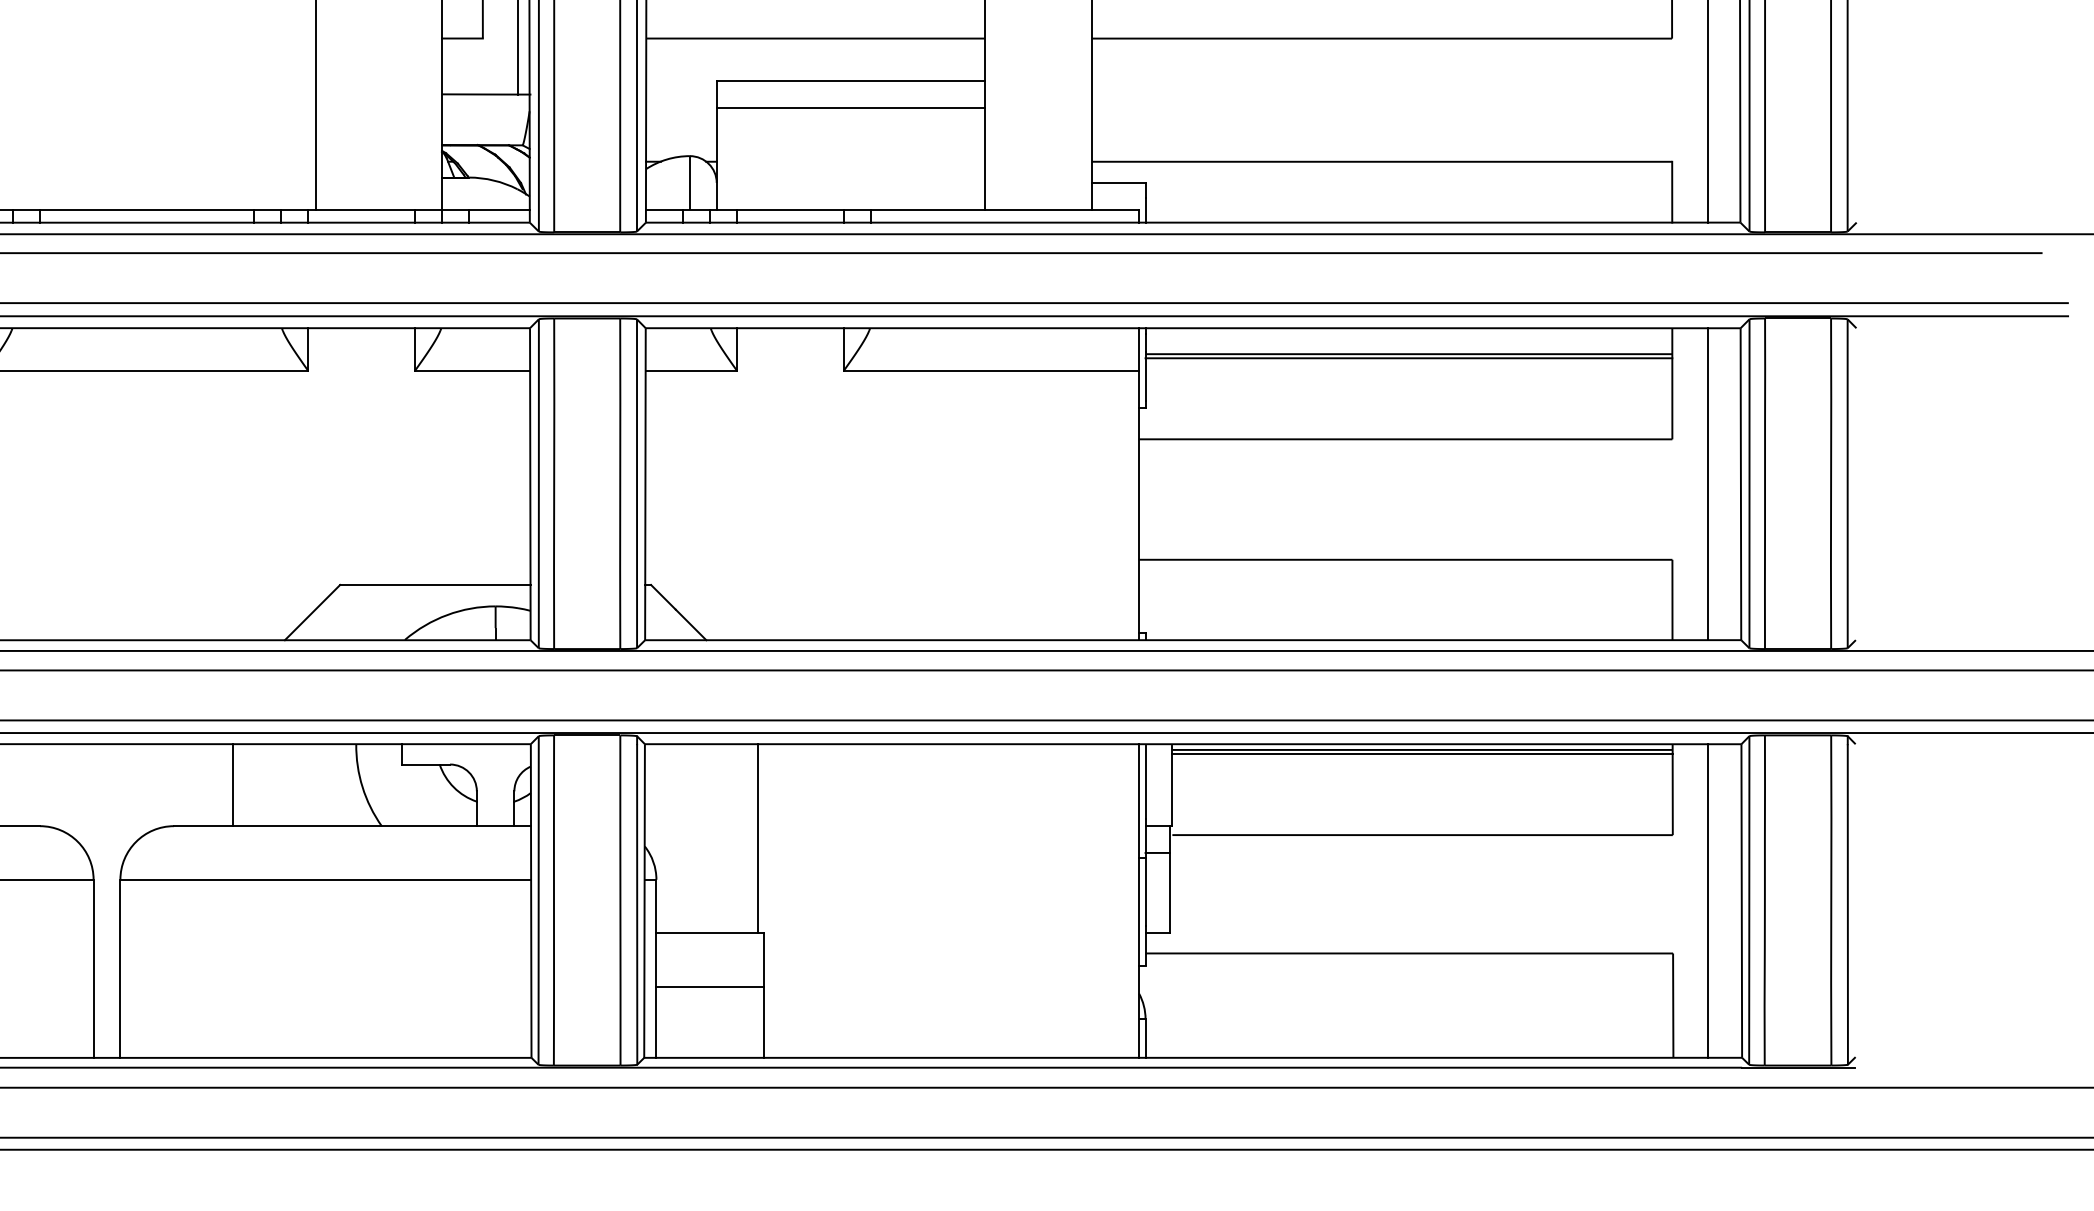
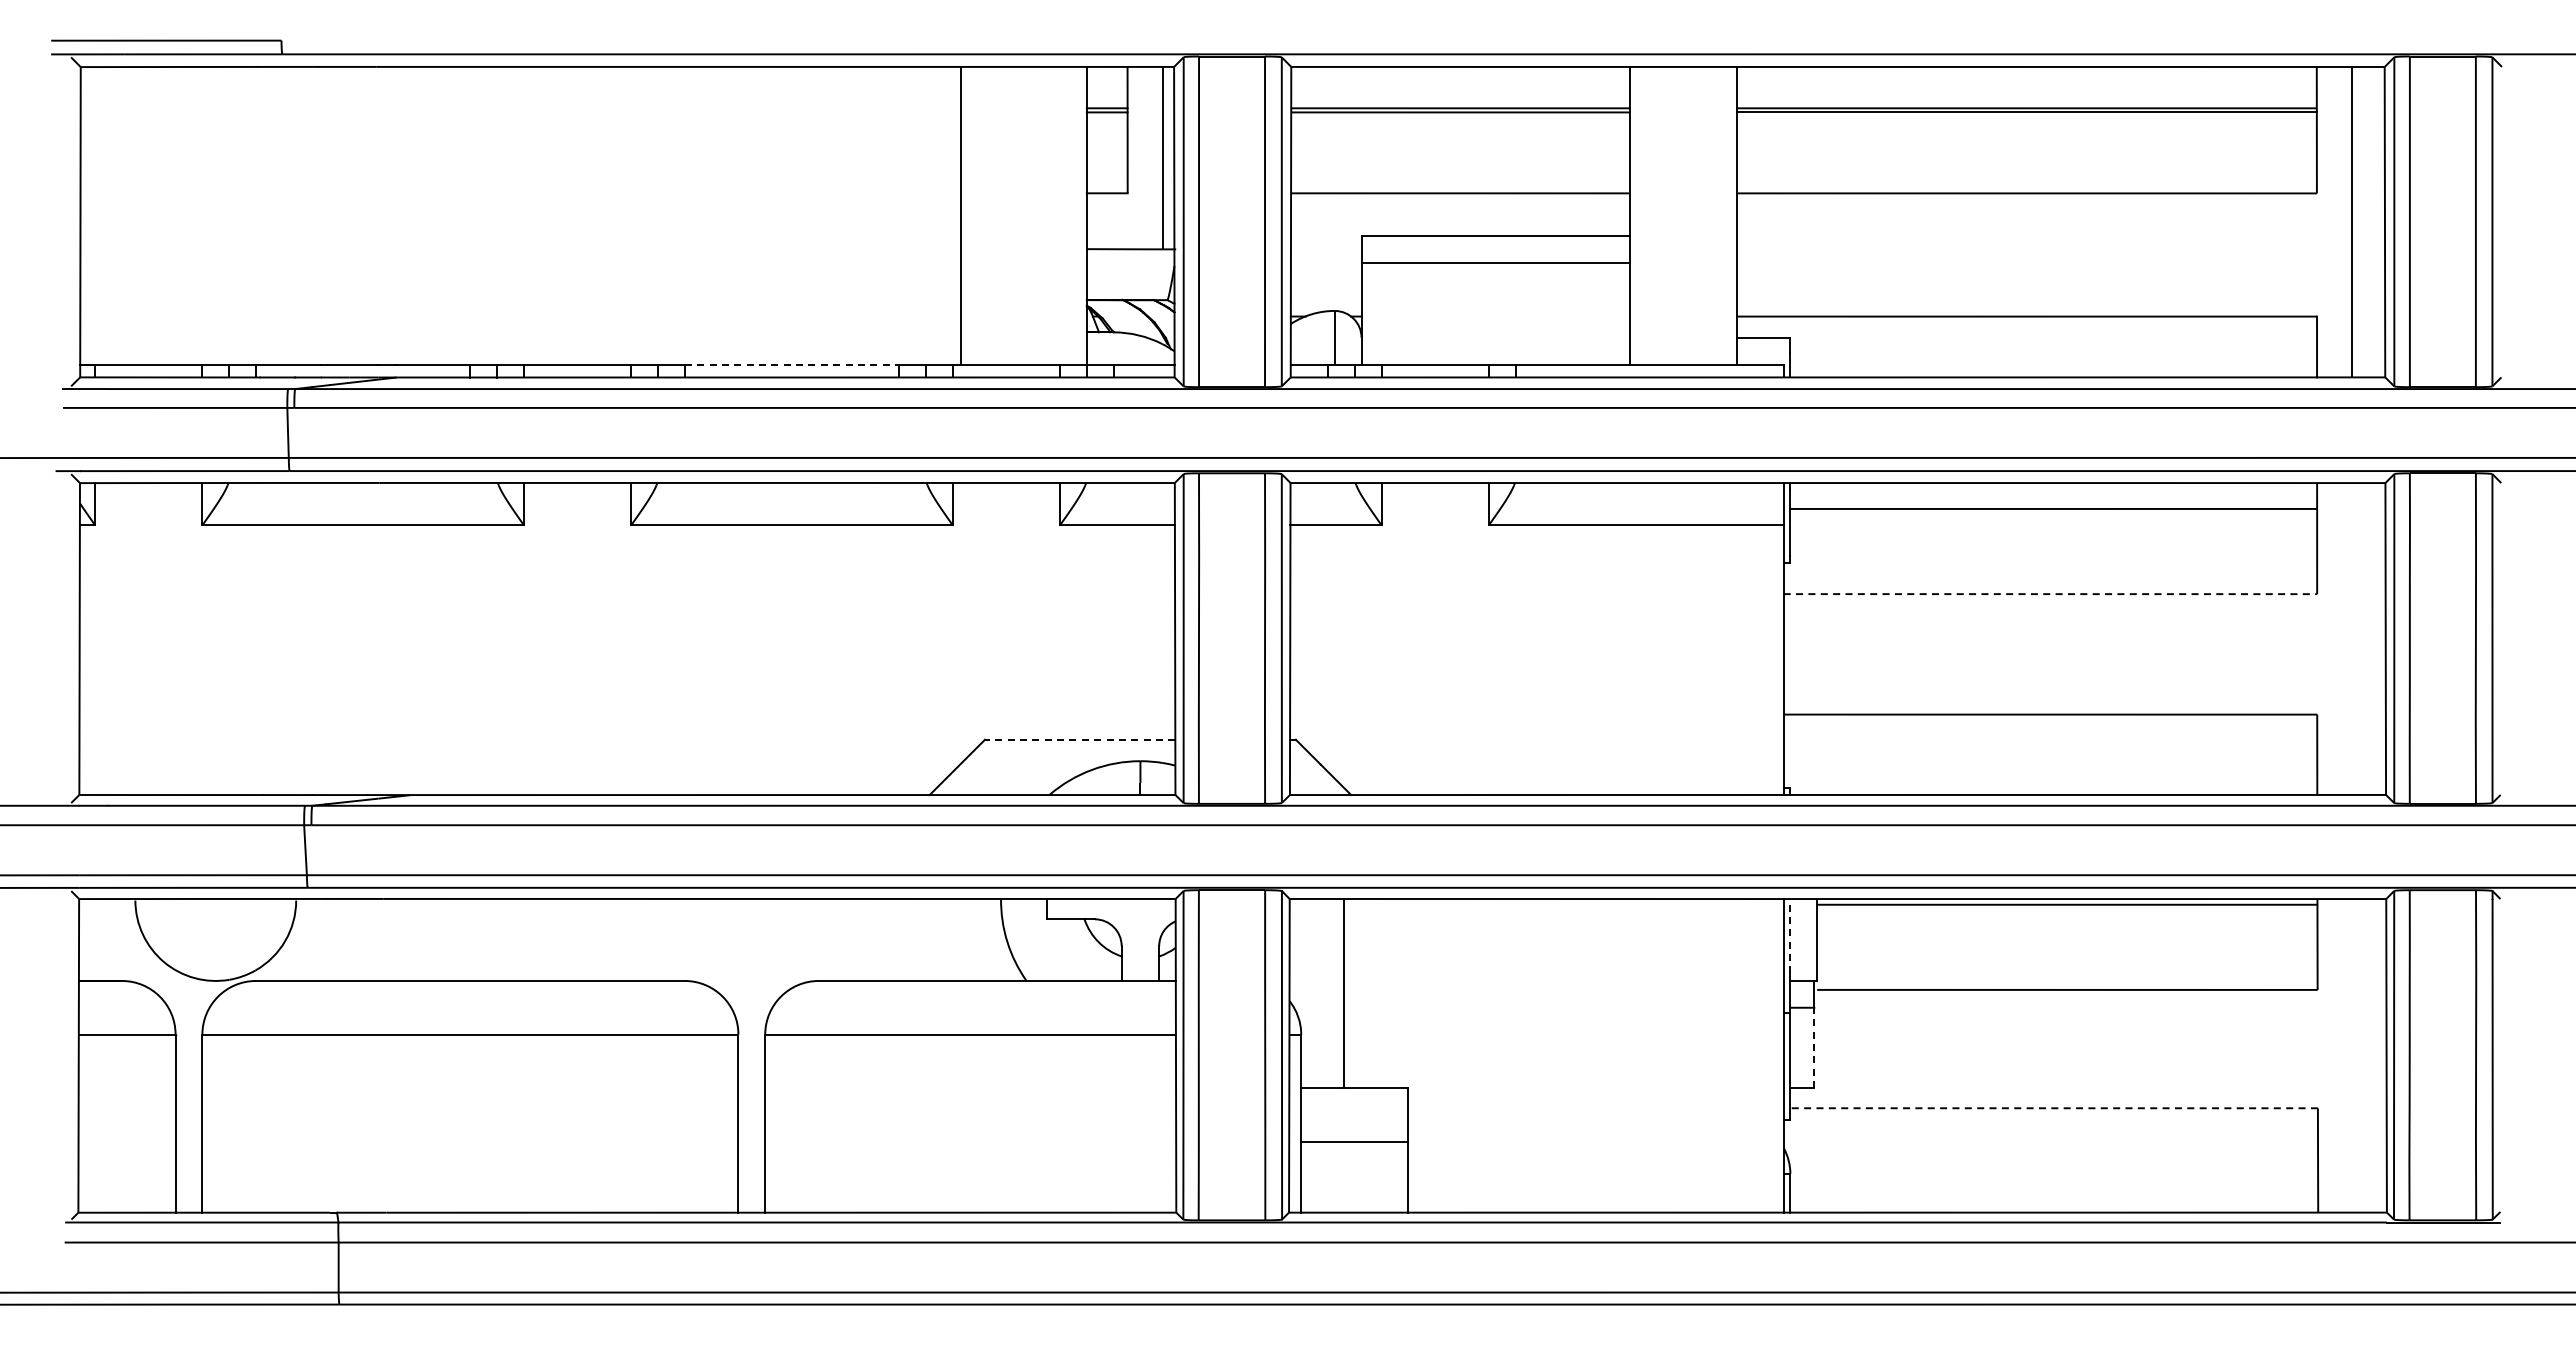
line: (147, 209) -> (792, 364), solid -> dashed
line: (1408, 358) -> (2053, 513), removed
line: (1405, 439) -> (2050, 594), solid -> dashed
line: (1707, 483) -> (2352, 638), removed
line: (434, 584) -> (1079, 739), solid -> dashed
line: (1422, 753) -> (2067, 908), removed
line: (1145, 781) -> (1790, 936), solid -> dashed
line: (232, 784) -> (877, 939), removed
line: (758, 838) -> (1344, 993), moved
line: (1169, 892) -> (1814, 1047), solid -> dashed
line: (1707, 900) -> (2352, 1055), removed
line: (1408, 953) -> (2053, 1108), solid -> dashed

